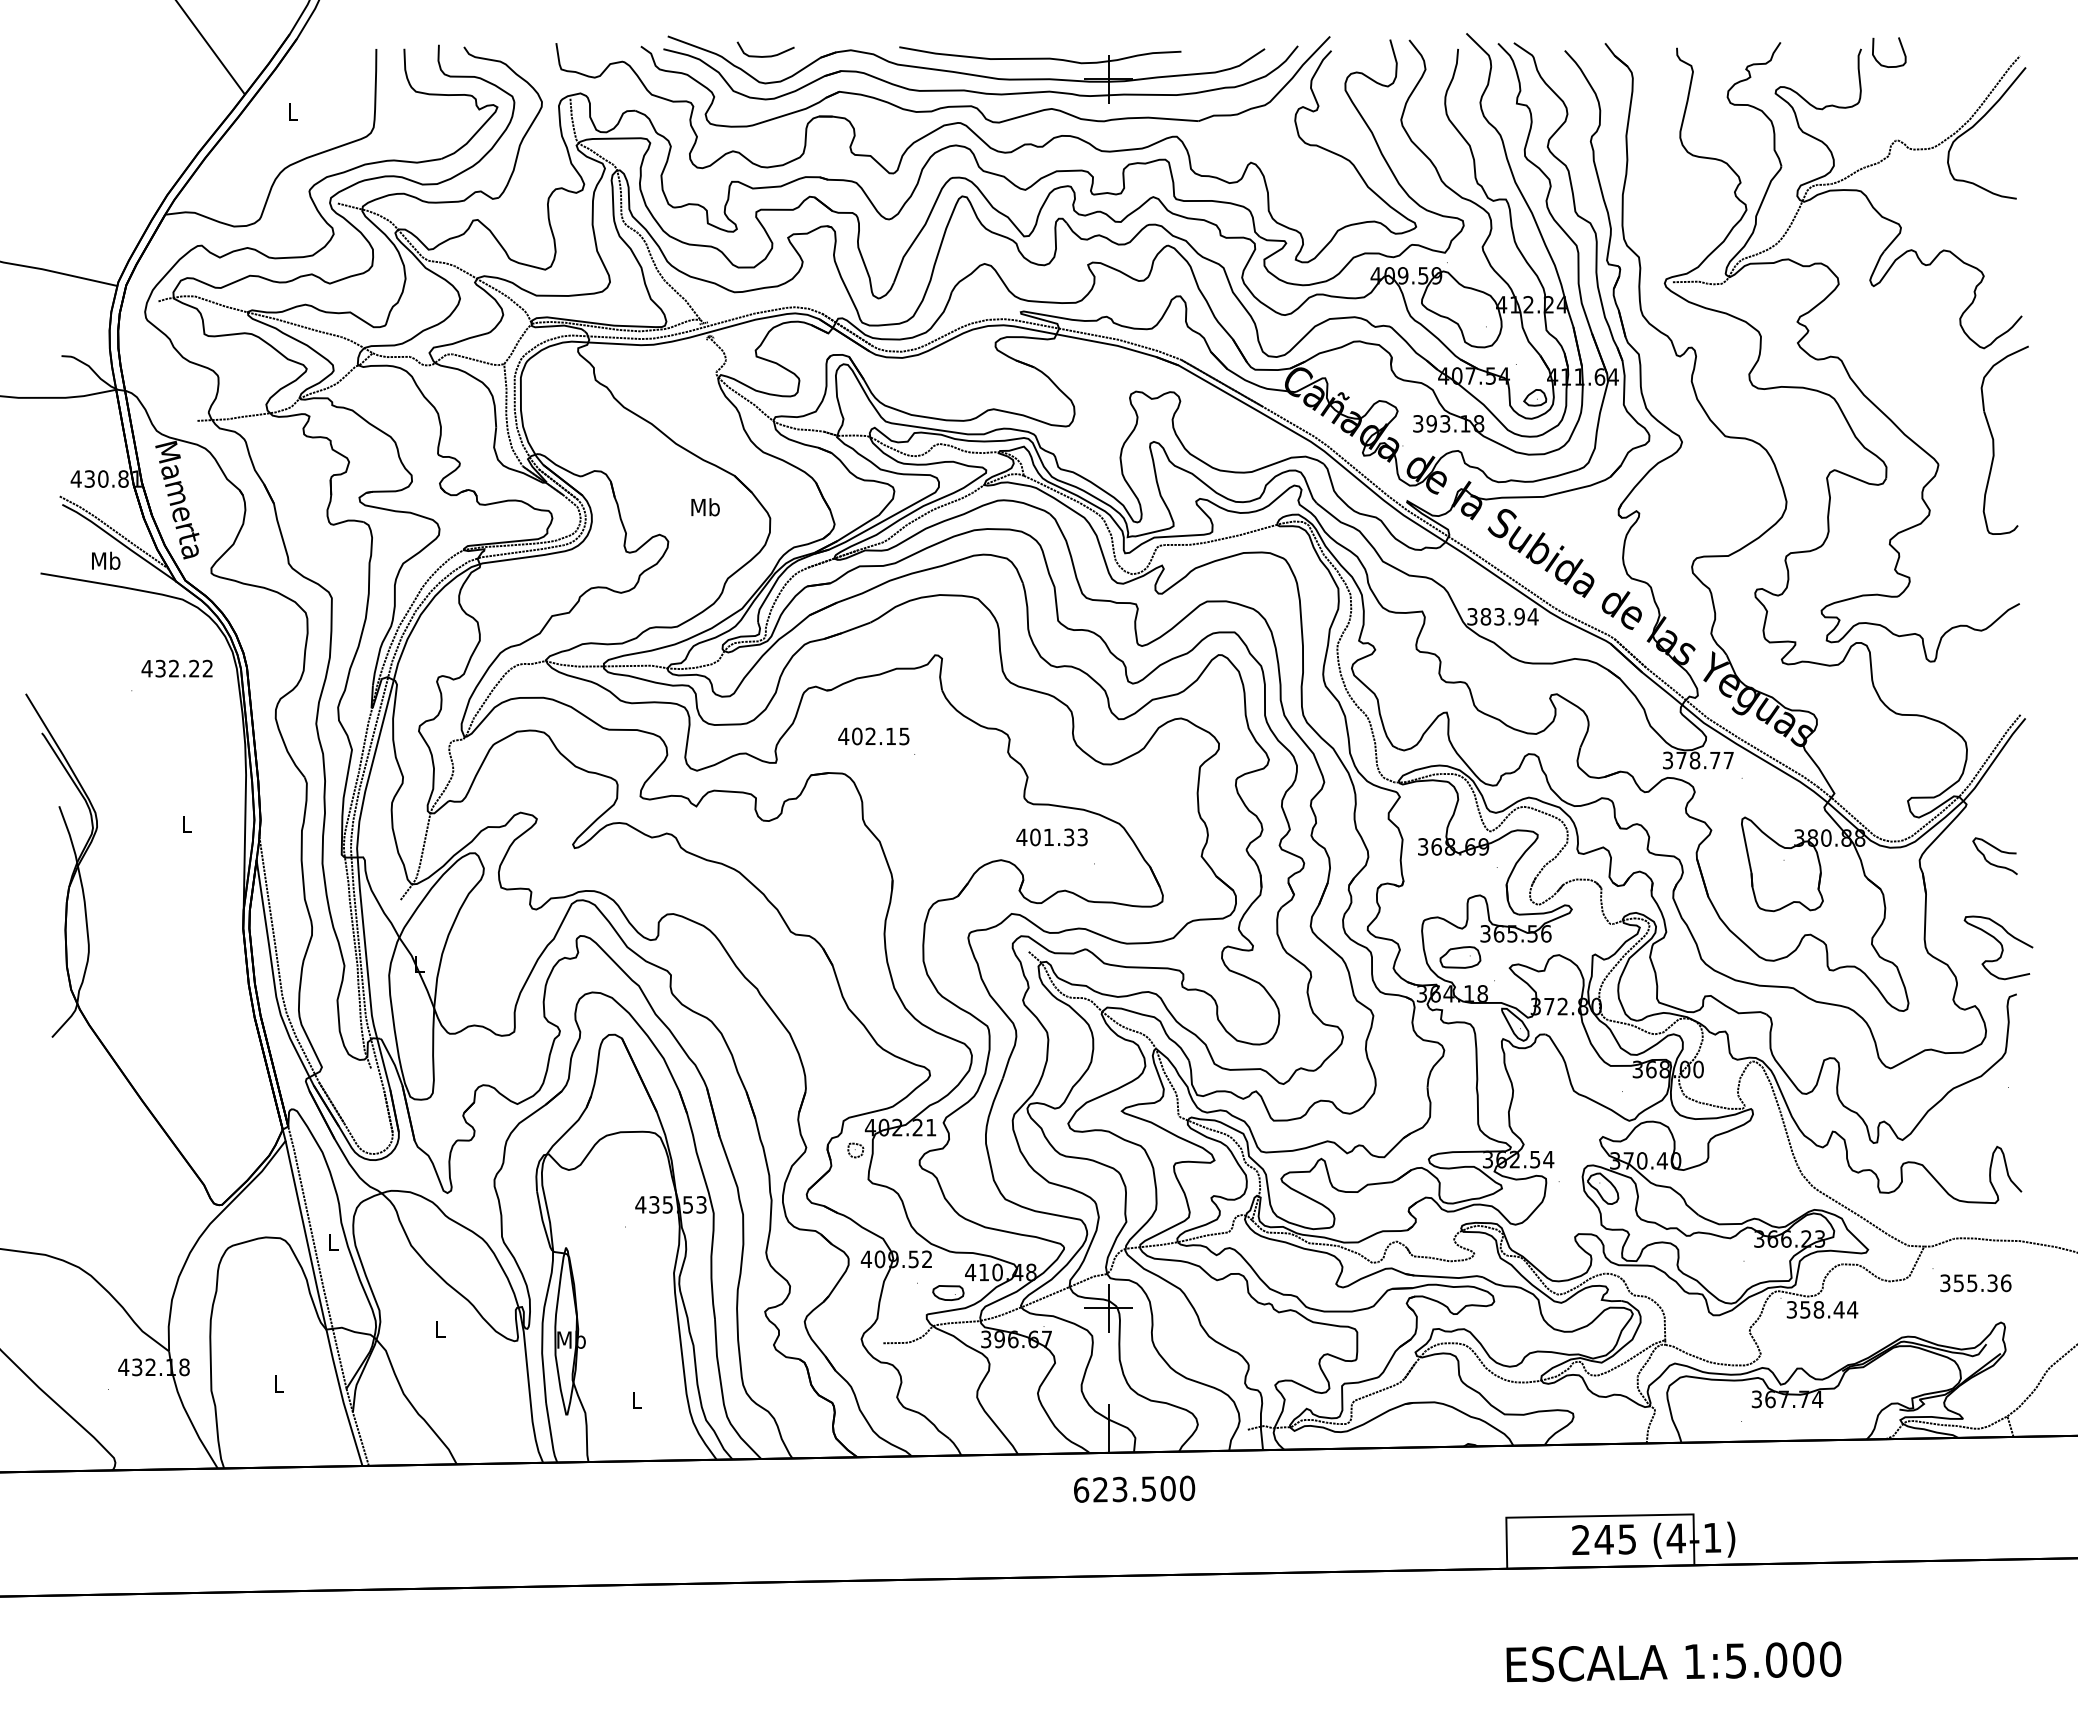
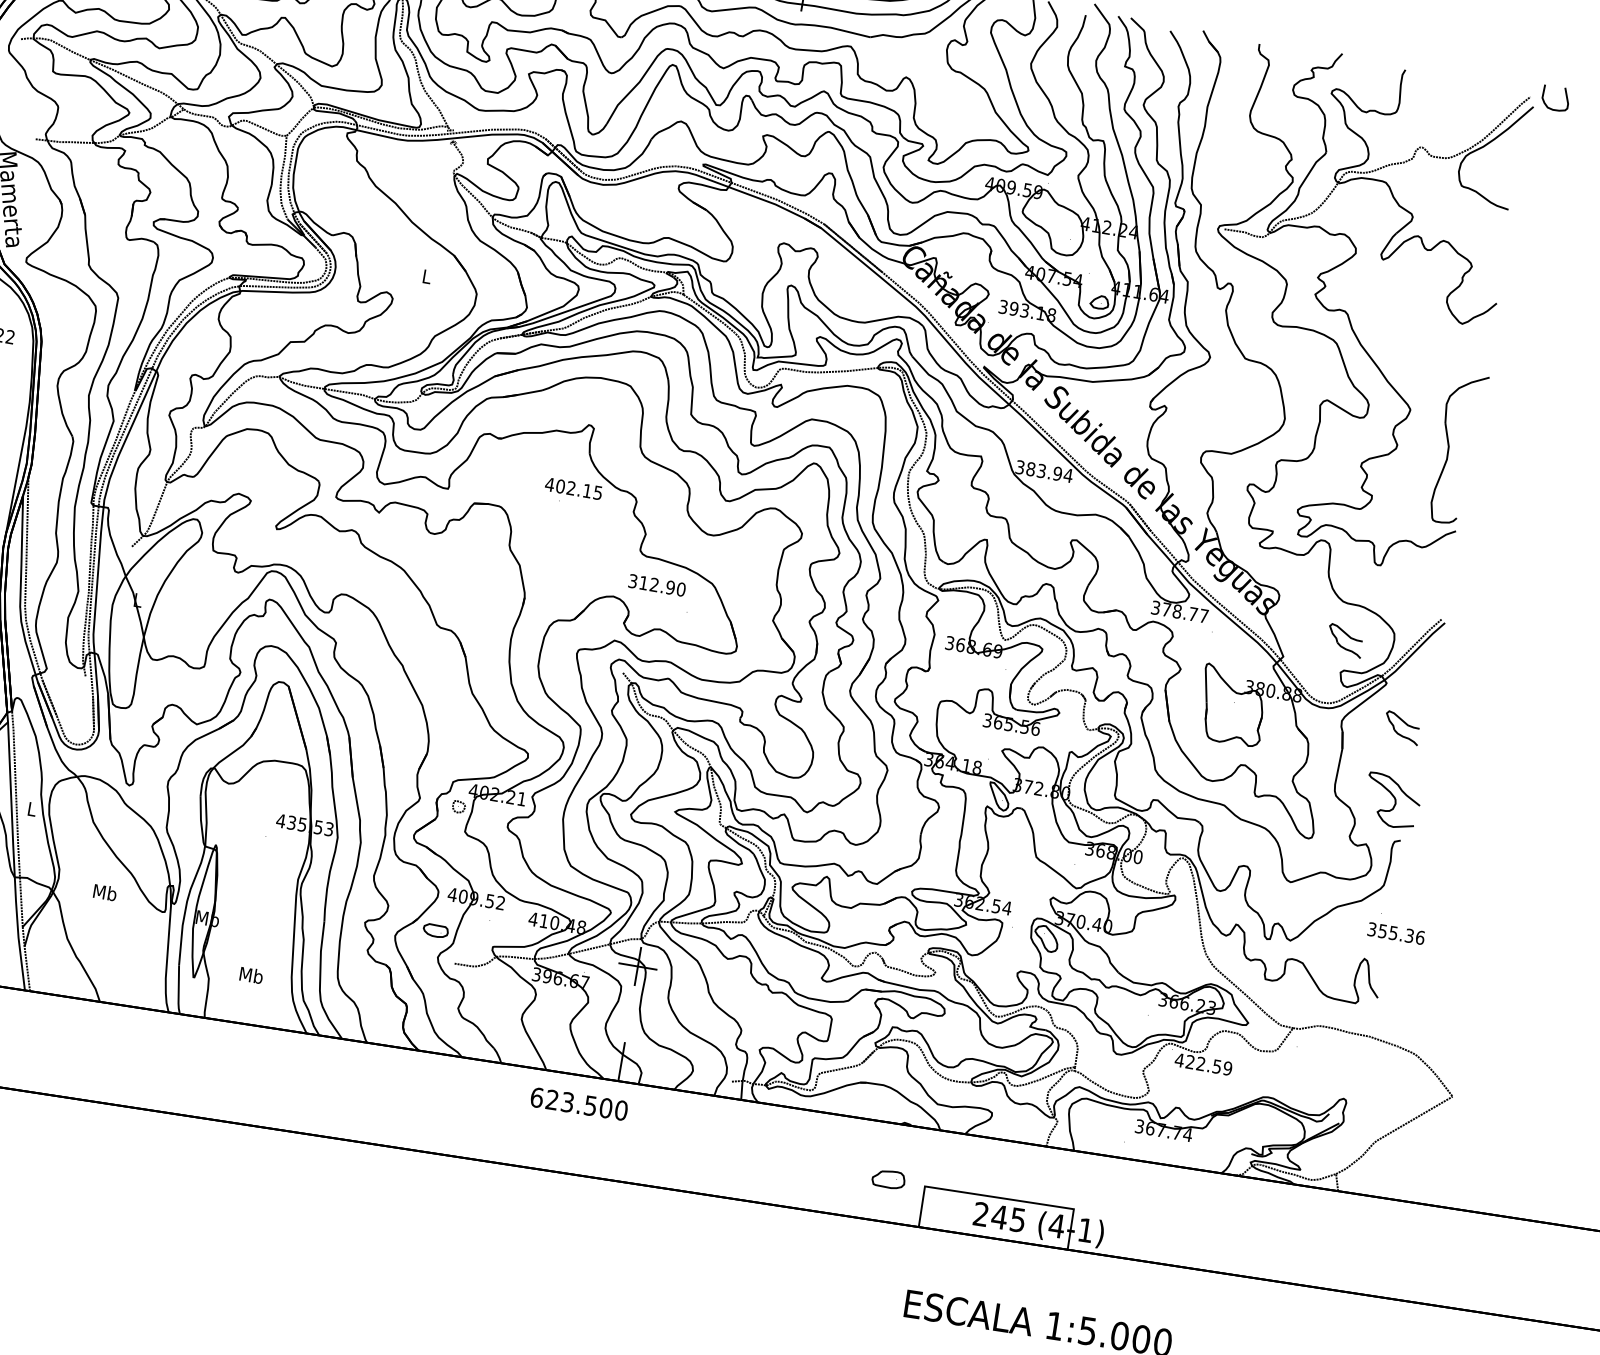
curve: (1901, 48) -> (1565, 96), moved
part: (1994, 439) -> (1449, 446), moved
text: (705, 507) -> (426, 276), Mb -> L
text: (873, 736) -> (573, 488), moved
part: (1906, 760) -> (1344, 640), added
text: (1051, 837) -> (656, 585), 401.33 -> 312.90
part: (1460, 957) -> (888, 1179), moved
text: (1975, 1283) -> (1395, 933), moved
part: (948, 1292) -> (435, 930), moved
text: (1822, 1309) -> (1203, 1064), 358.44 -> 422.59
text: (440, 1329) -> (105, 892), L -> Mb
text: (636, 1400) -> (251, 975), L -> Mb
text: (1134, 1488) -> (579, 1103), moved

